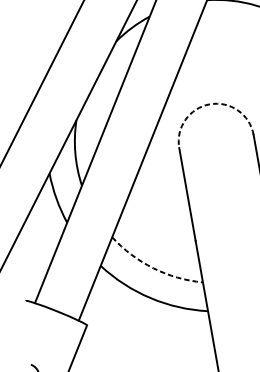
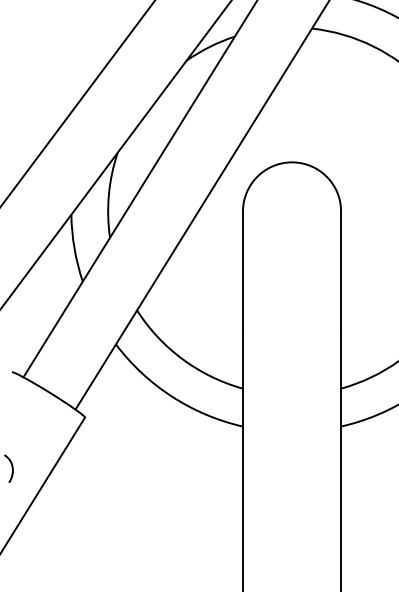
arc: (210, 104) -> (292, 162), dashed -> solid
arc: (153, 268) -> (182, 359), dashed -> solid

